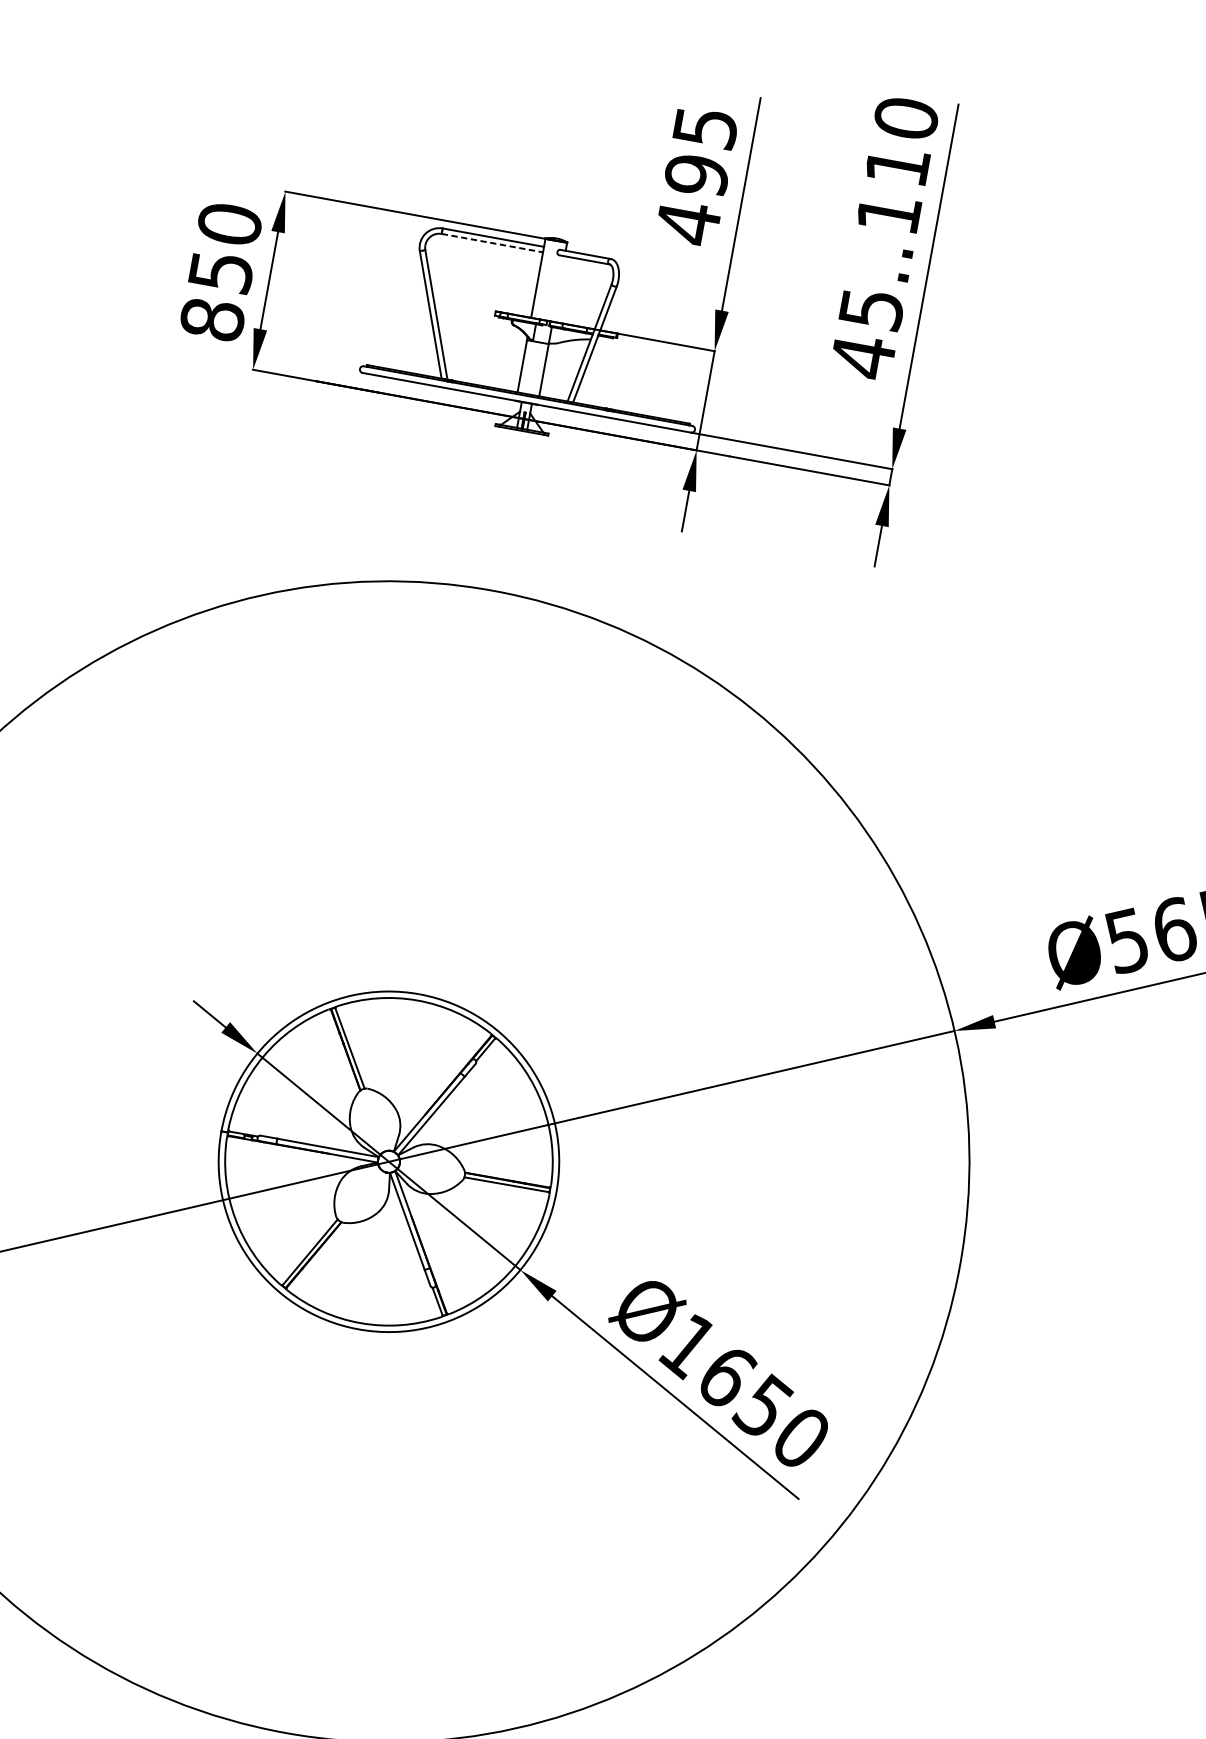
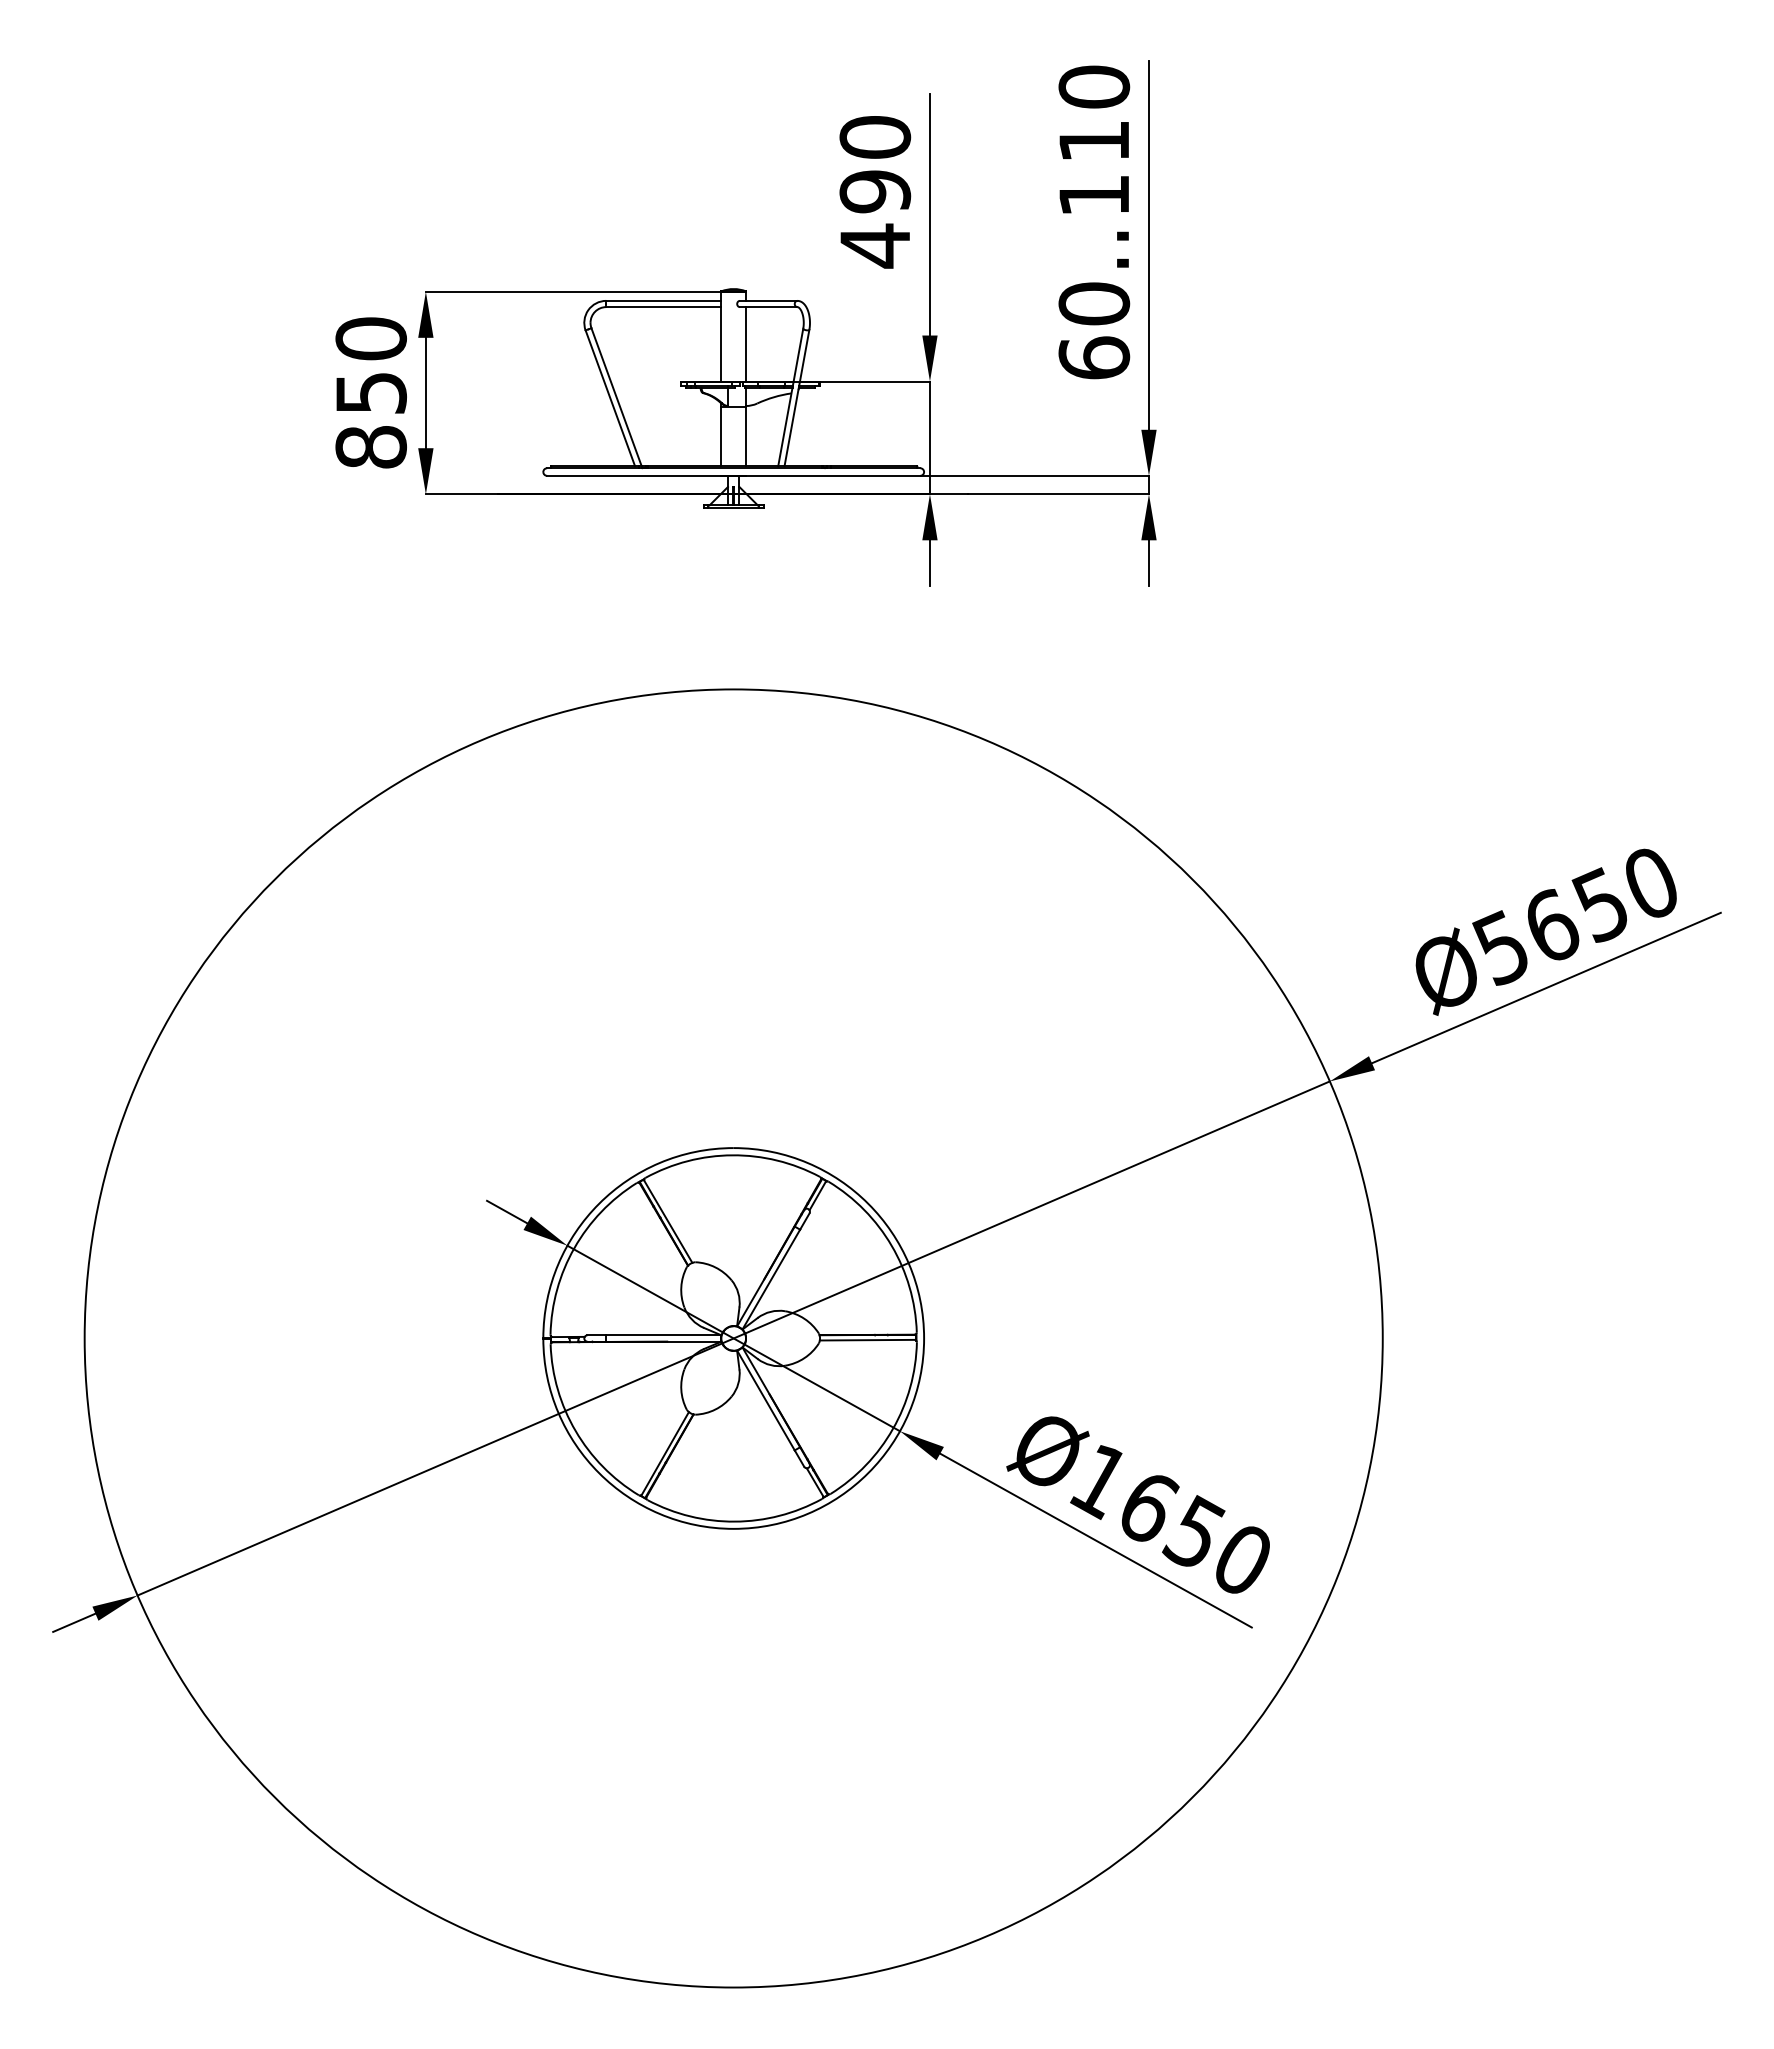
text: (705, 127) -> (875, 137), 495 -> 490
line: (492, 243) -> (663, 307), dashed -> solid
line: (559, 289) -> (746, 344), added
text: (867, 333) -> (1094, 331), 45..110 -> 60..110

